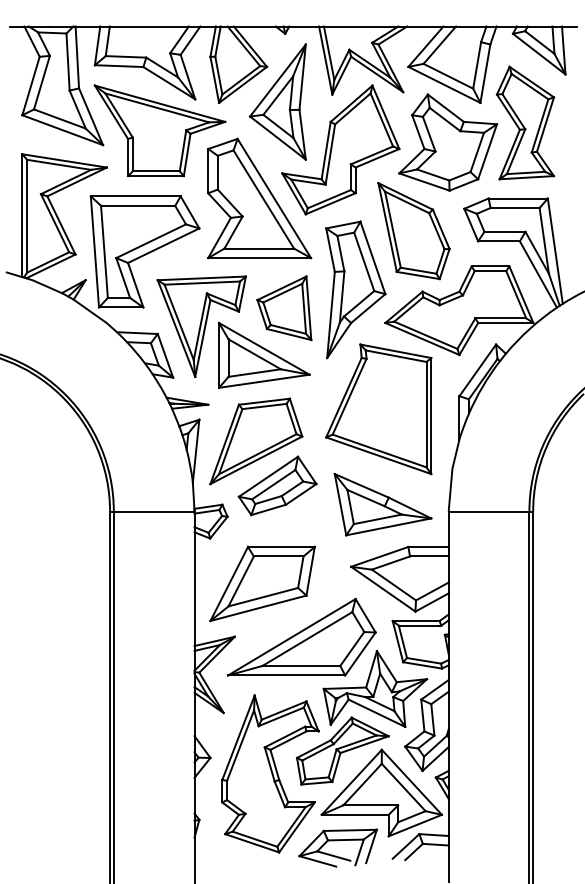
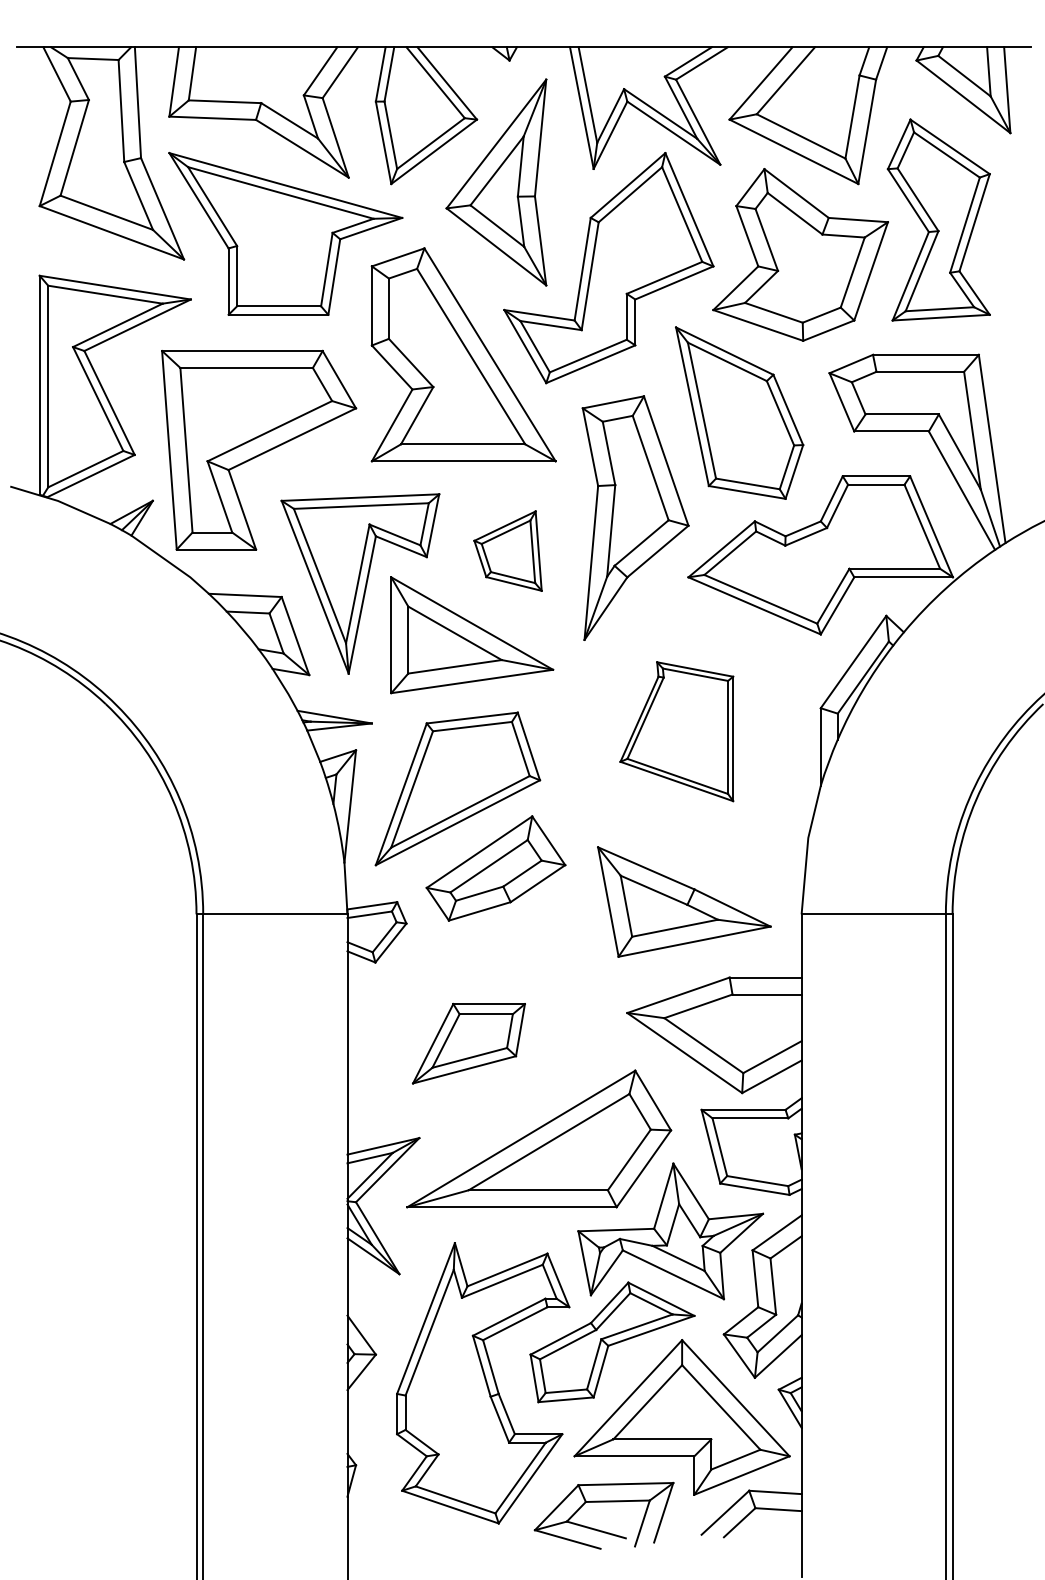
part: (284, 308) -> (508, 551), size x0.7
part: (378, 409) -> (676, 731), size x0.6
part: (262, 583) -> (468, 1042), size x0.6

